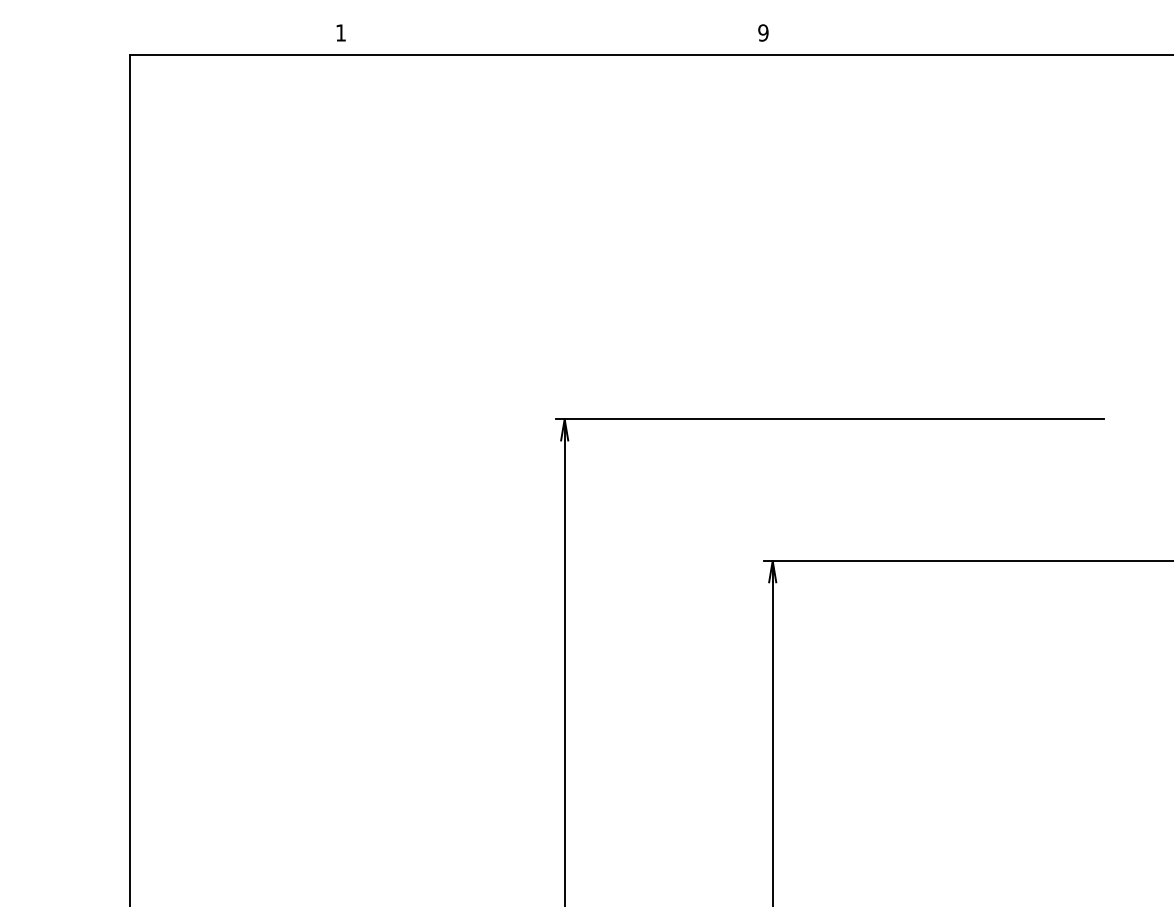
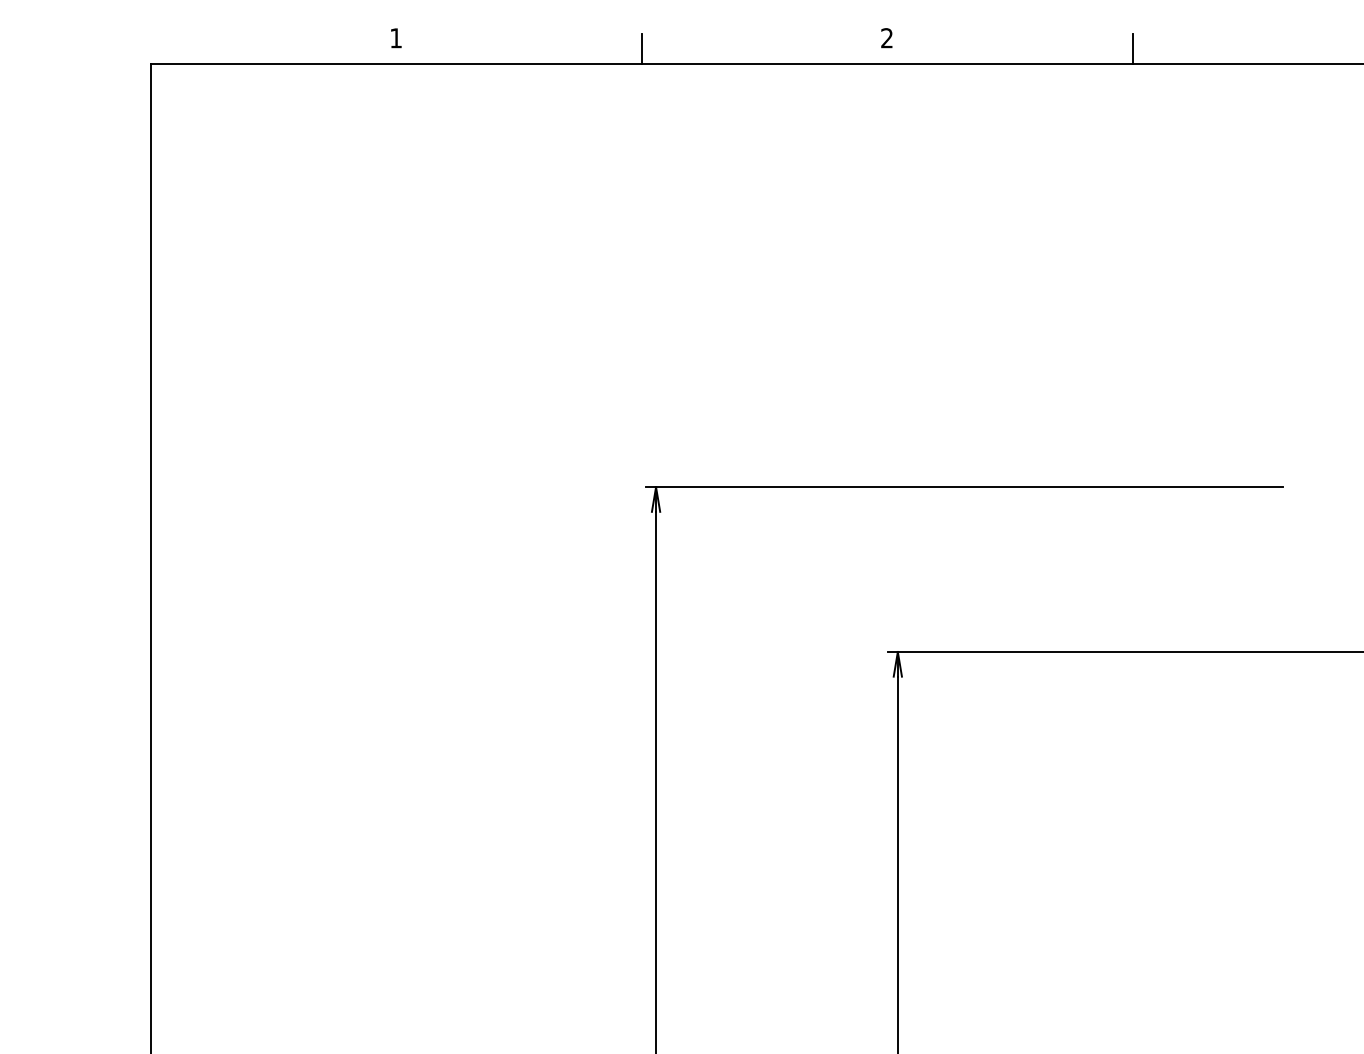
text: (763, 33) -> (887, 38), 9 -> 2
line: (552, 41) -> (641, 48), added
line: (974, 41) -> (1132, 48), added

